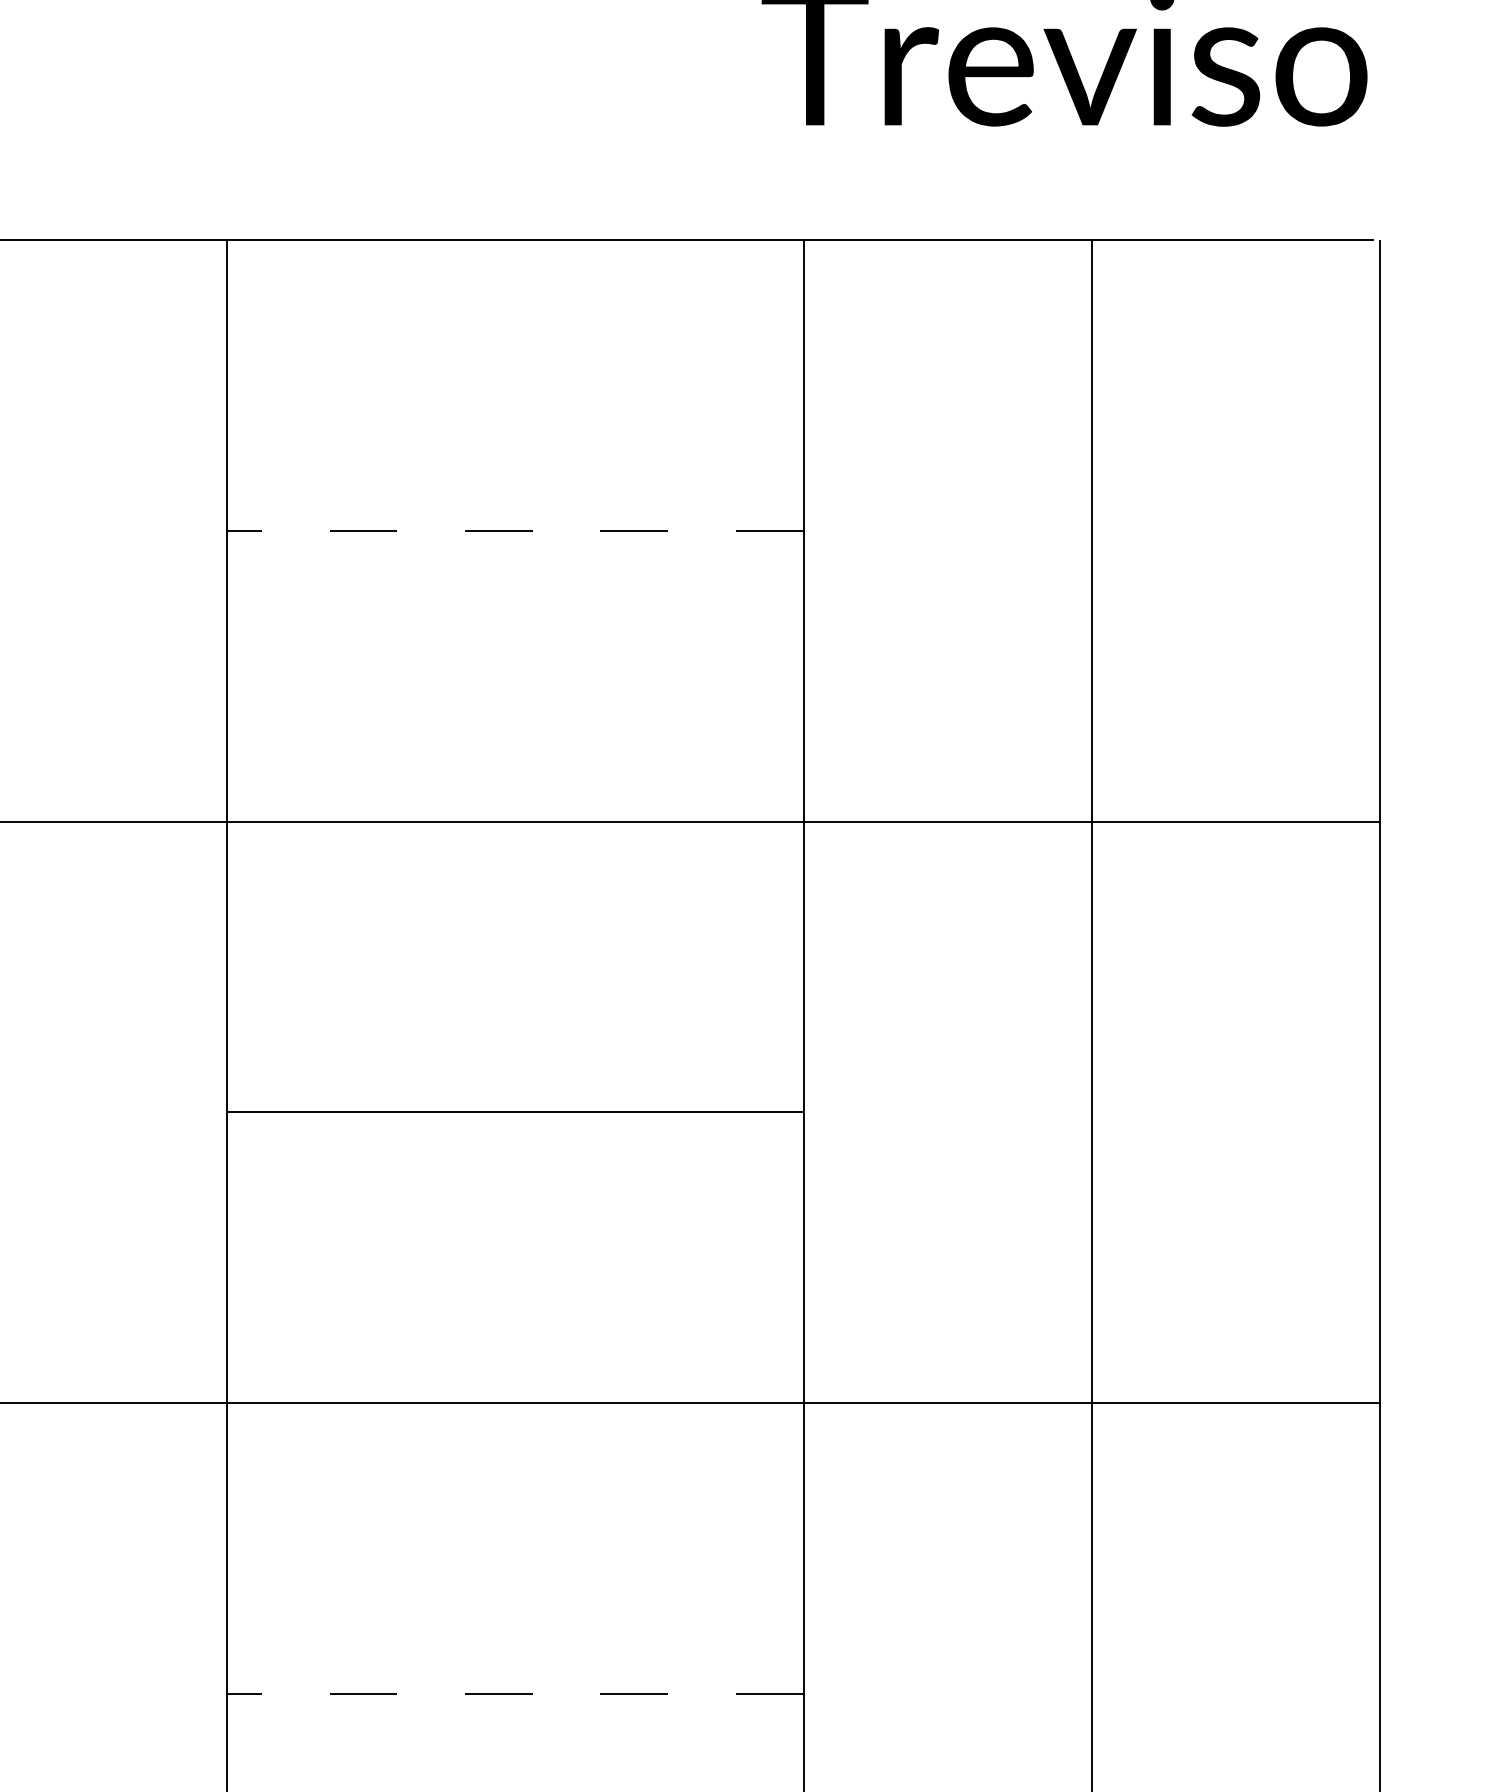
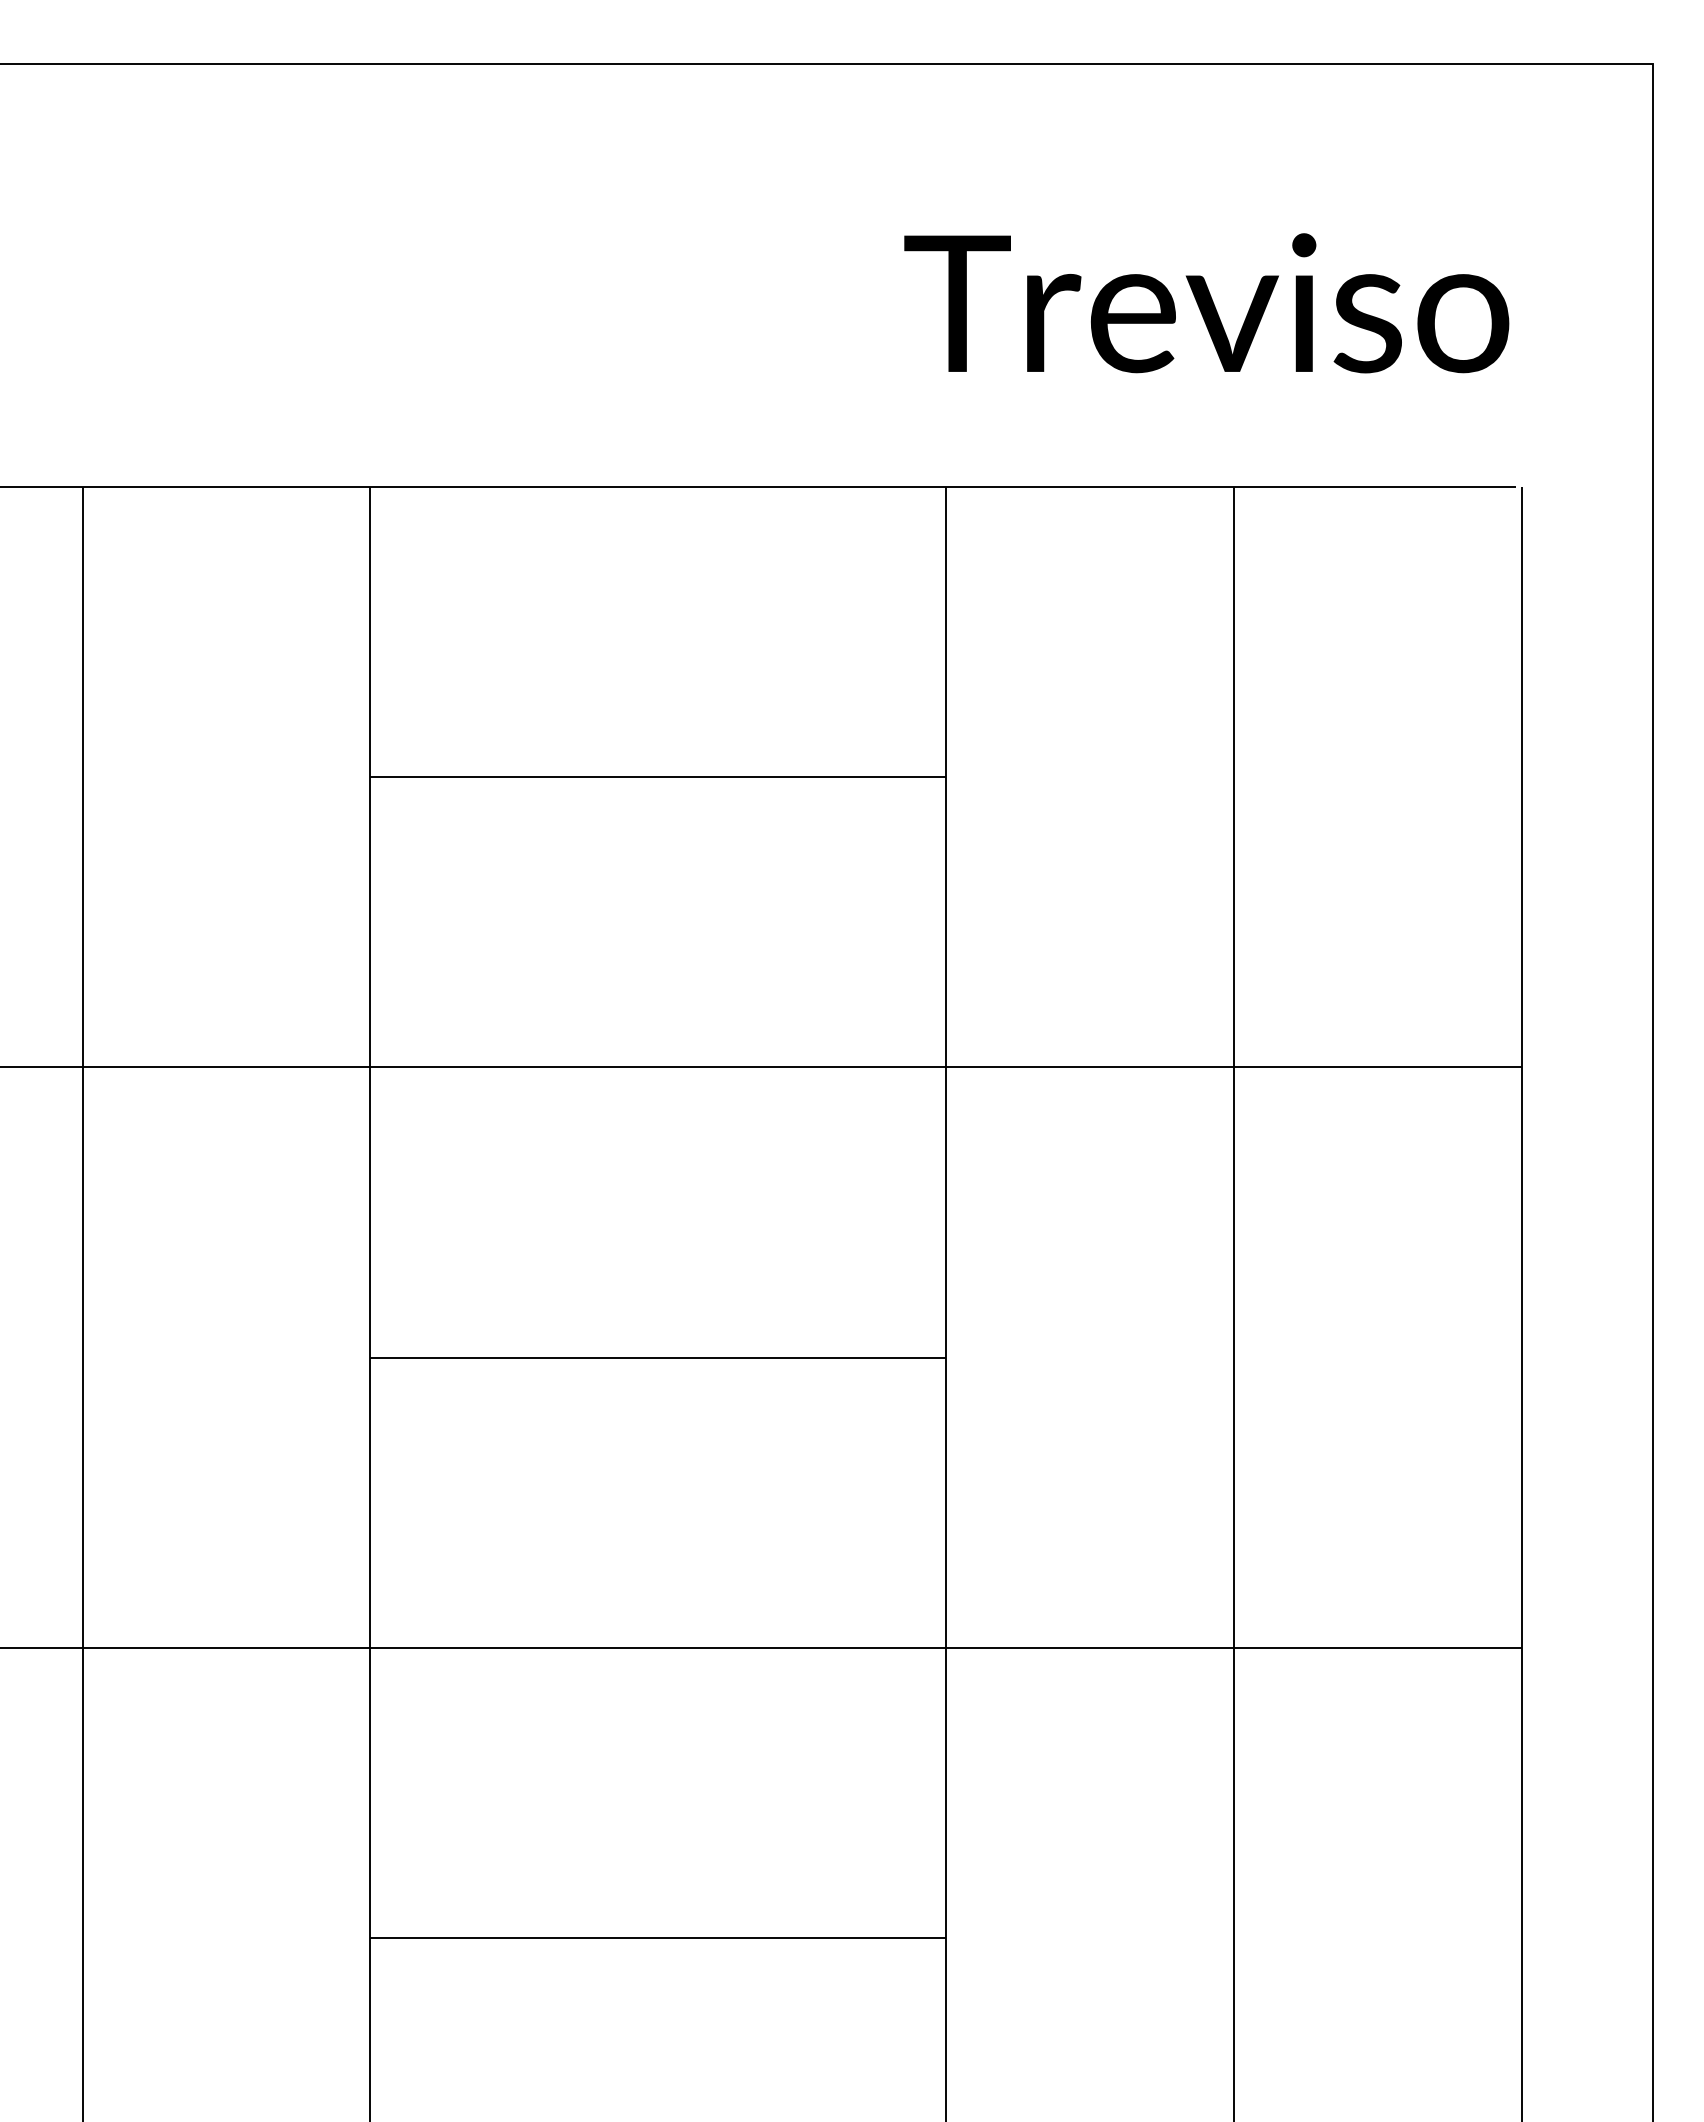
line: (515, 530) -> (658, 776), dashed -> solid
line: (515, 1694) -> (658, 1938), dashed -> solid

